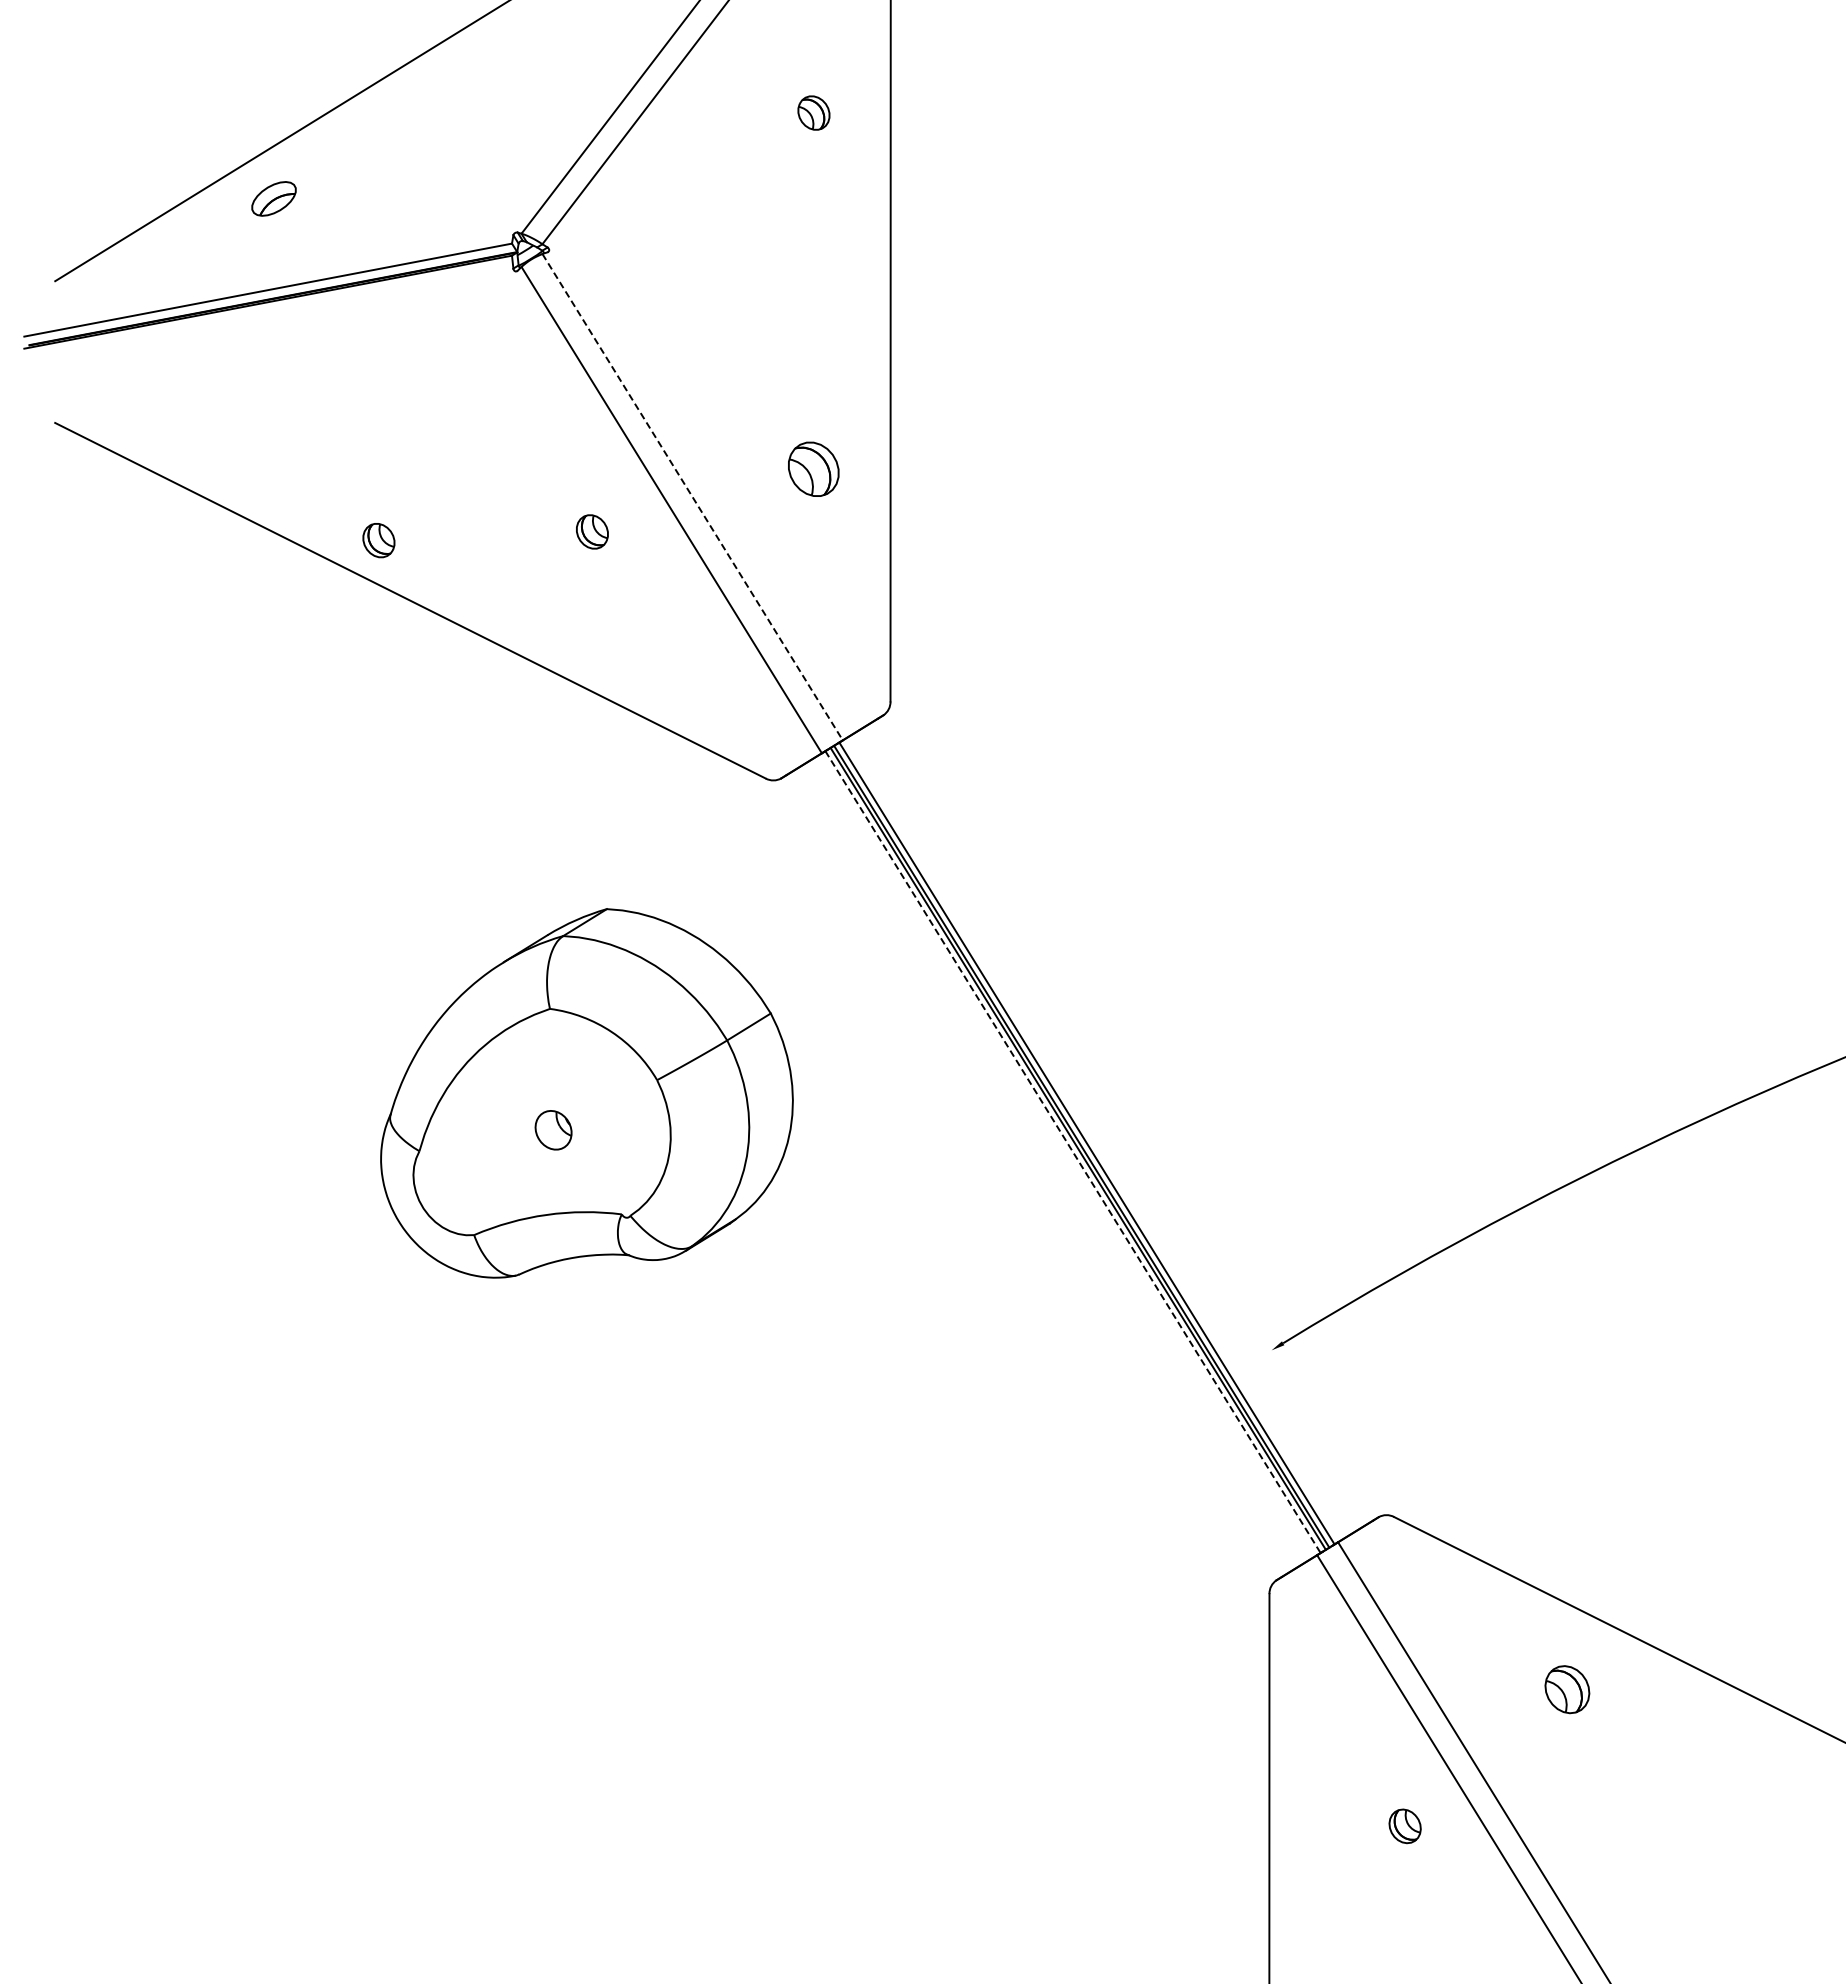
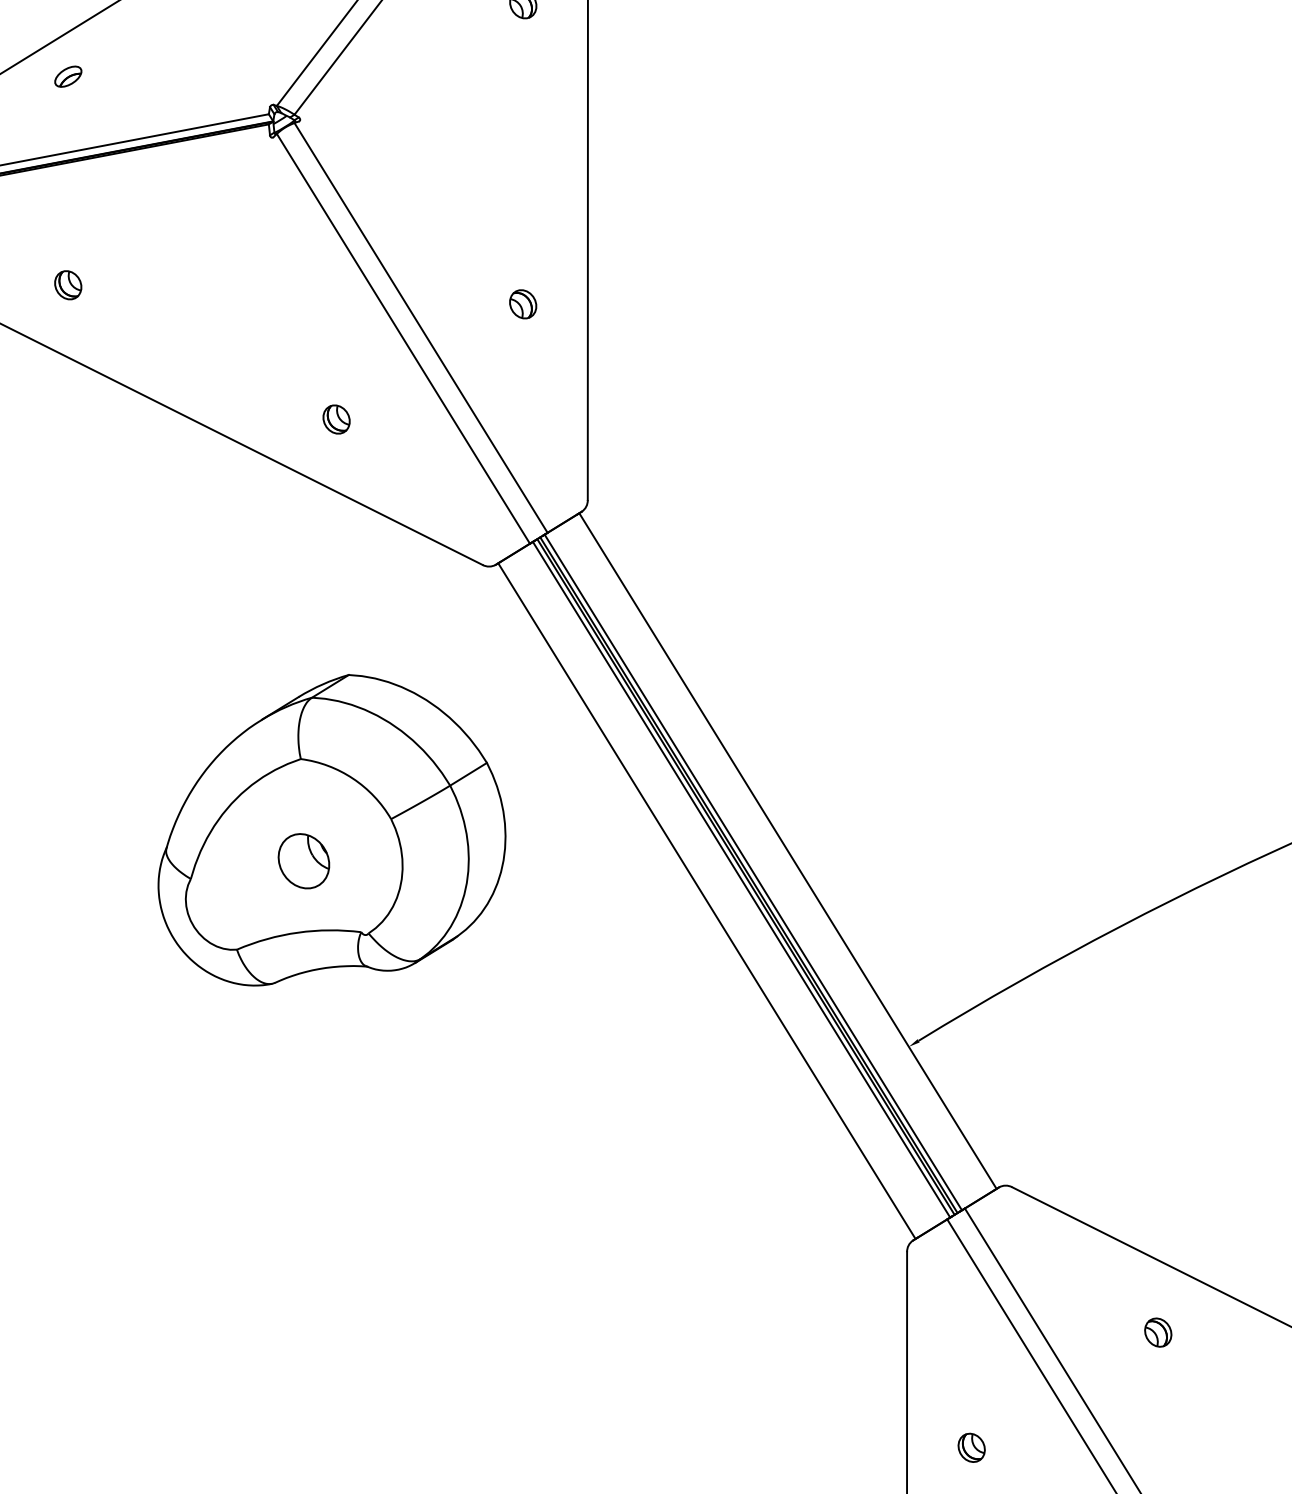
part: (273, 199) -> (67, 77), size x0.71
part: (813, 468) -> (522, 303), size x0.62
line: (692, 497) -> (420, 328), dashed -> solid
part: (592, 531) -> (336, 419), moved
part: (378, 540) -> (67, 285), moved
line: (1127, 1118) -> (787, 851), added
part: (553, 1130) -> (303, 861), size x1.67
line: (1073, 1152) -> (741, 880), dashed -> solid
line: (1031, 1177) -> (706, 901), added
part: (1567, 1689) -> (1158, 1332), size x0.71
part: (1404, 1826) -> (971, 1447), moved

